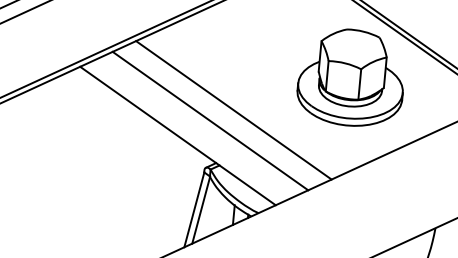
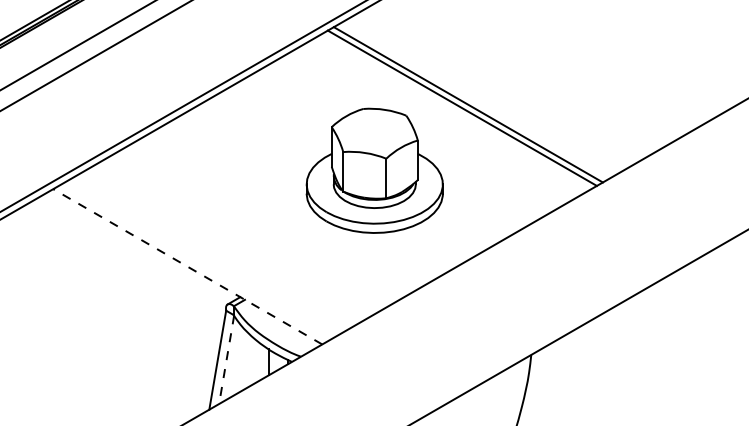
part: (351, 77) -> (374, 170), moved
line: (233, 109) -> (256, 226), removed
line: (210, 120) -> (227, 243), removed
line: (177, 135) -> (187, 266), solid -> dashed
line: (201, 209) -> (226, 359), solid -> dashed

